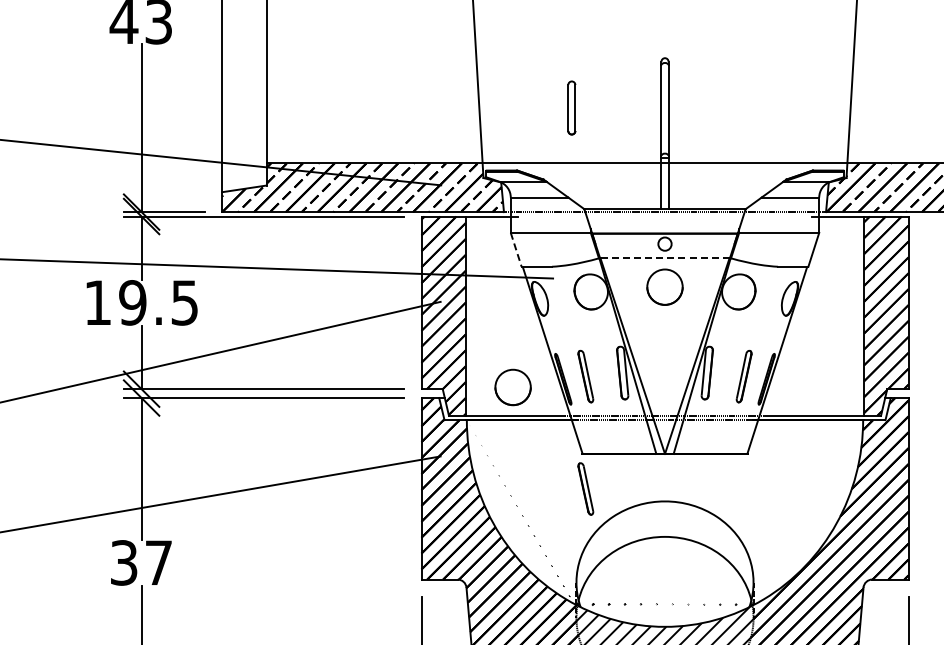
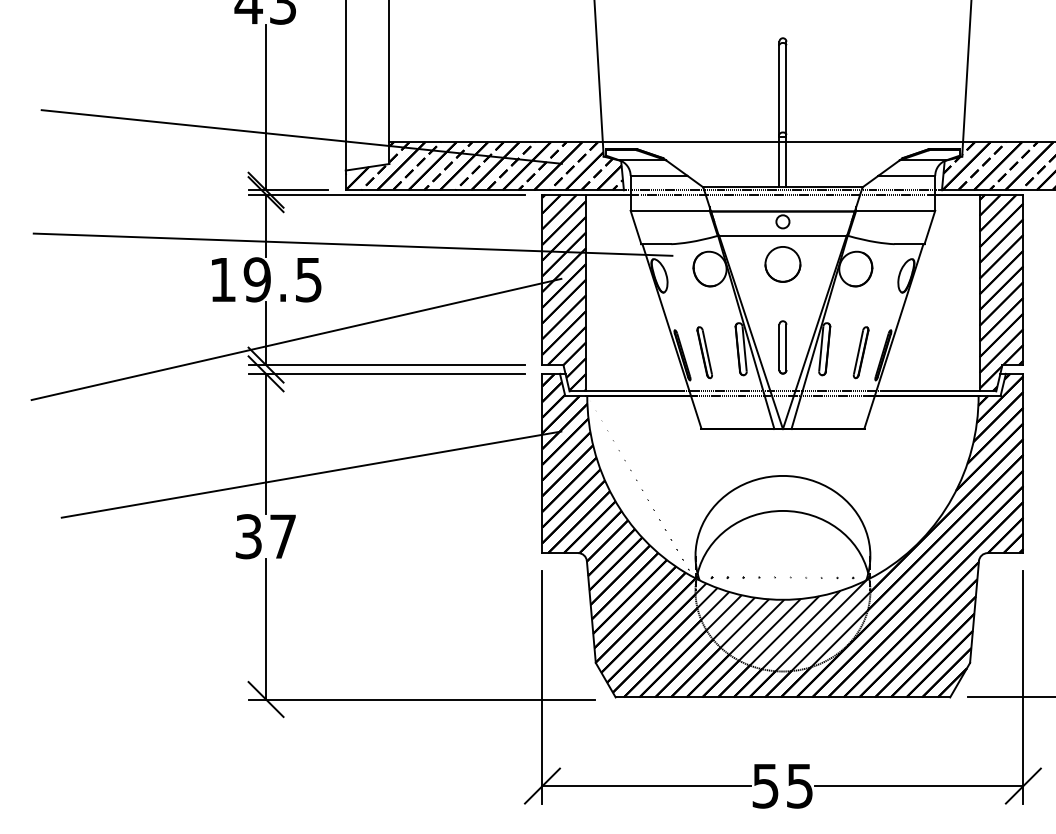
part: (571, 108) -> (782, 347), moved
line: (664, 216) -> (782, 194), added
line: (516, 249) -> (636, 227), dashed -> solid
line: (664, 257) -> (782, 235), dashed -> solid
part: (512, 387) -> (632, 363), removed
part: (585, 488) -> (704, 463), removed

